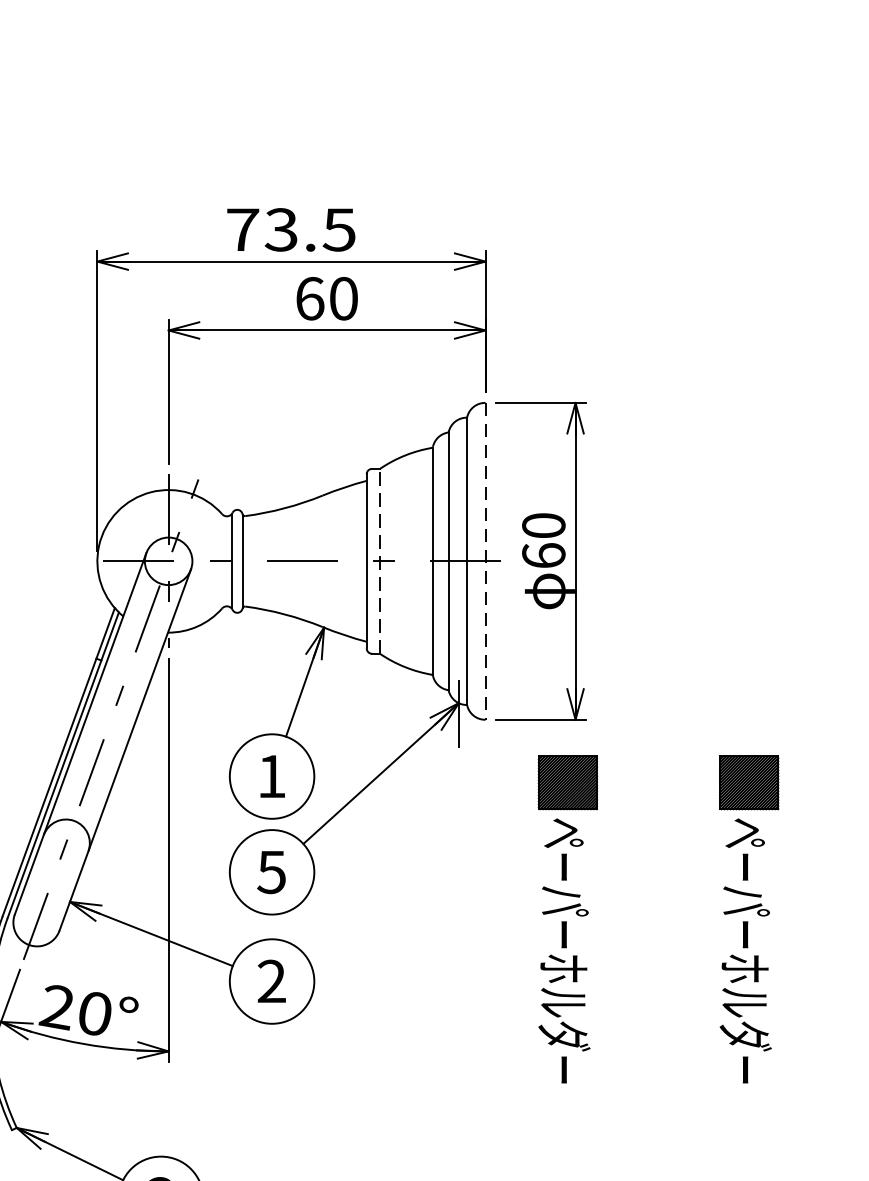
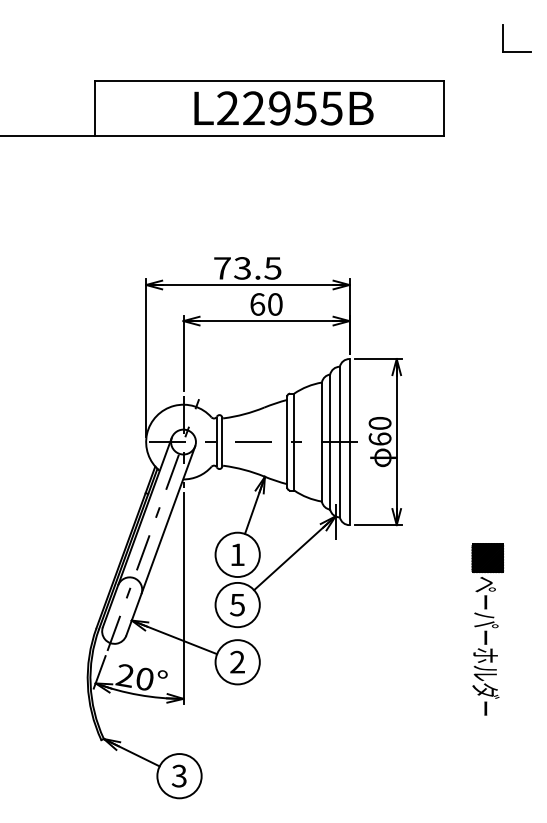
line: (380, 560) -> (294, 441), dashed -> solid
line: (485, 562) -> (349, 442), dashed -> solid
part: (567, 918) -> (392, 629), removed

